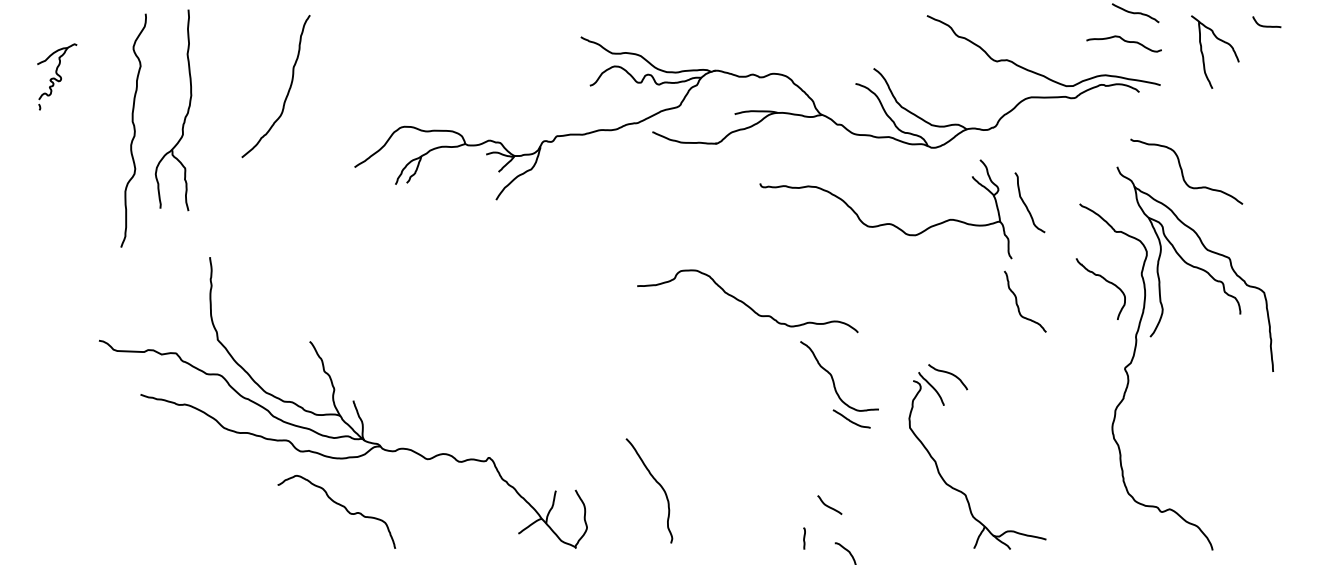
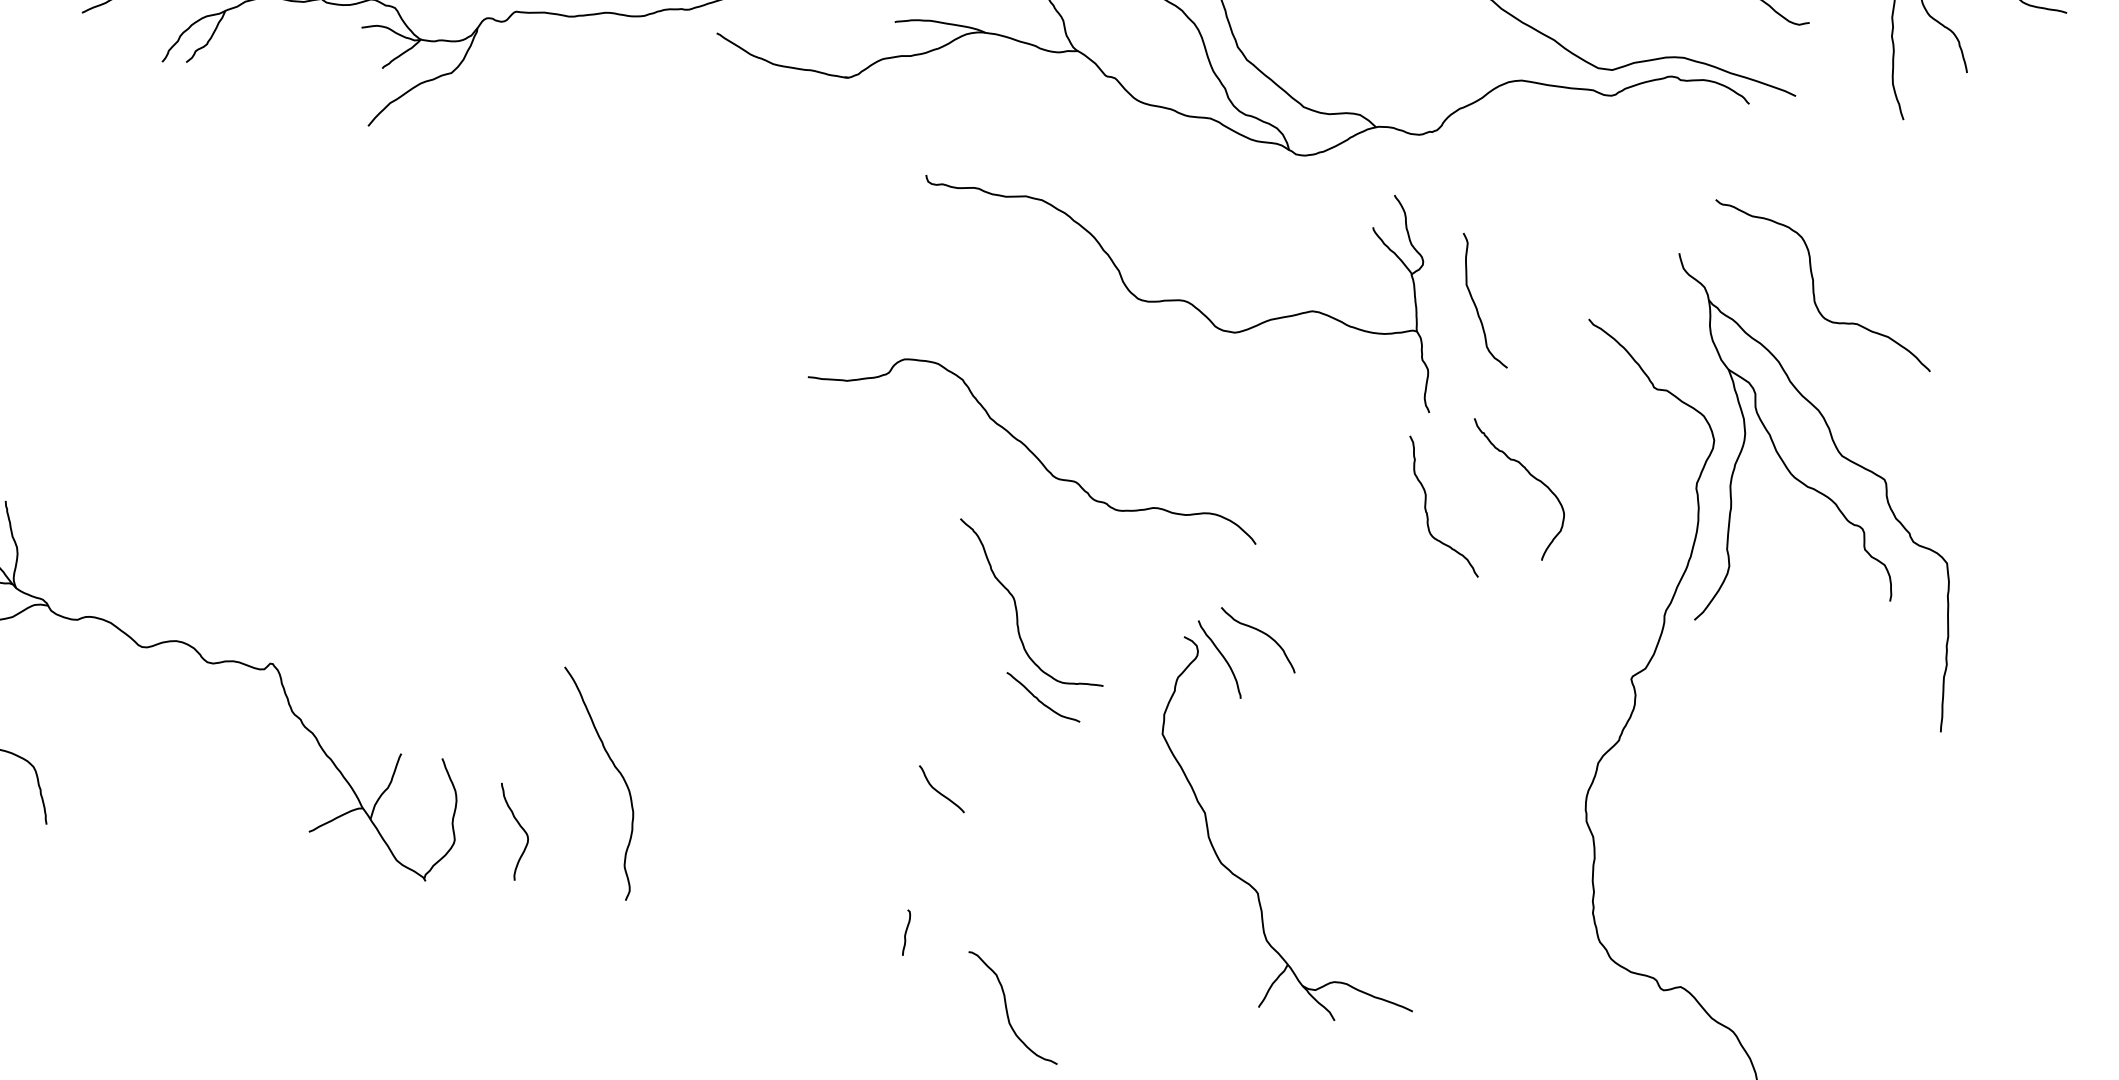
curve: (1105, 281) -> (1528, 476), moved
curve: (745, 303) -> (1029, 447), moved
curve: (828, 505) -> (938, 789), moved
curve: (615, 516) -> (517, 826), added

